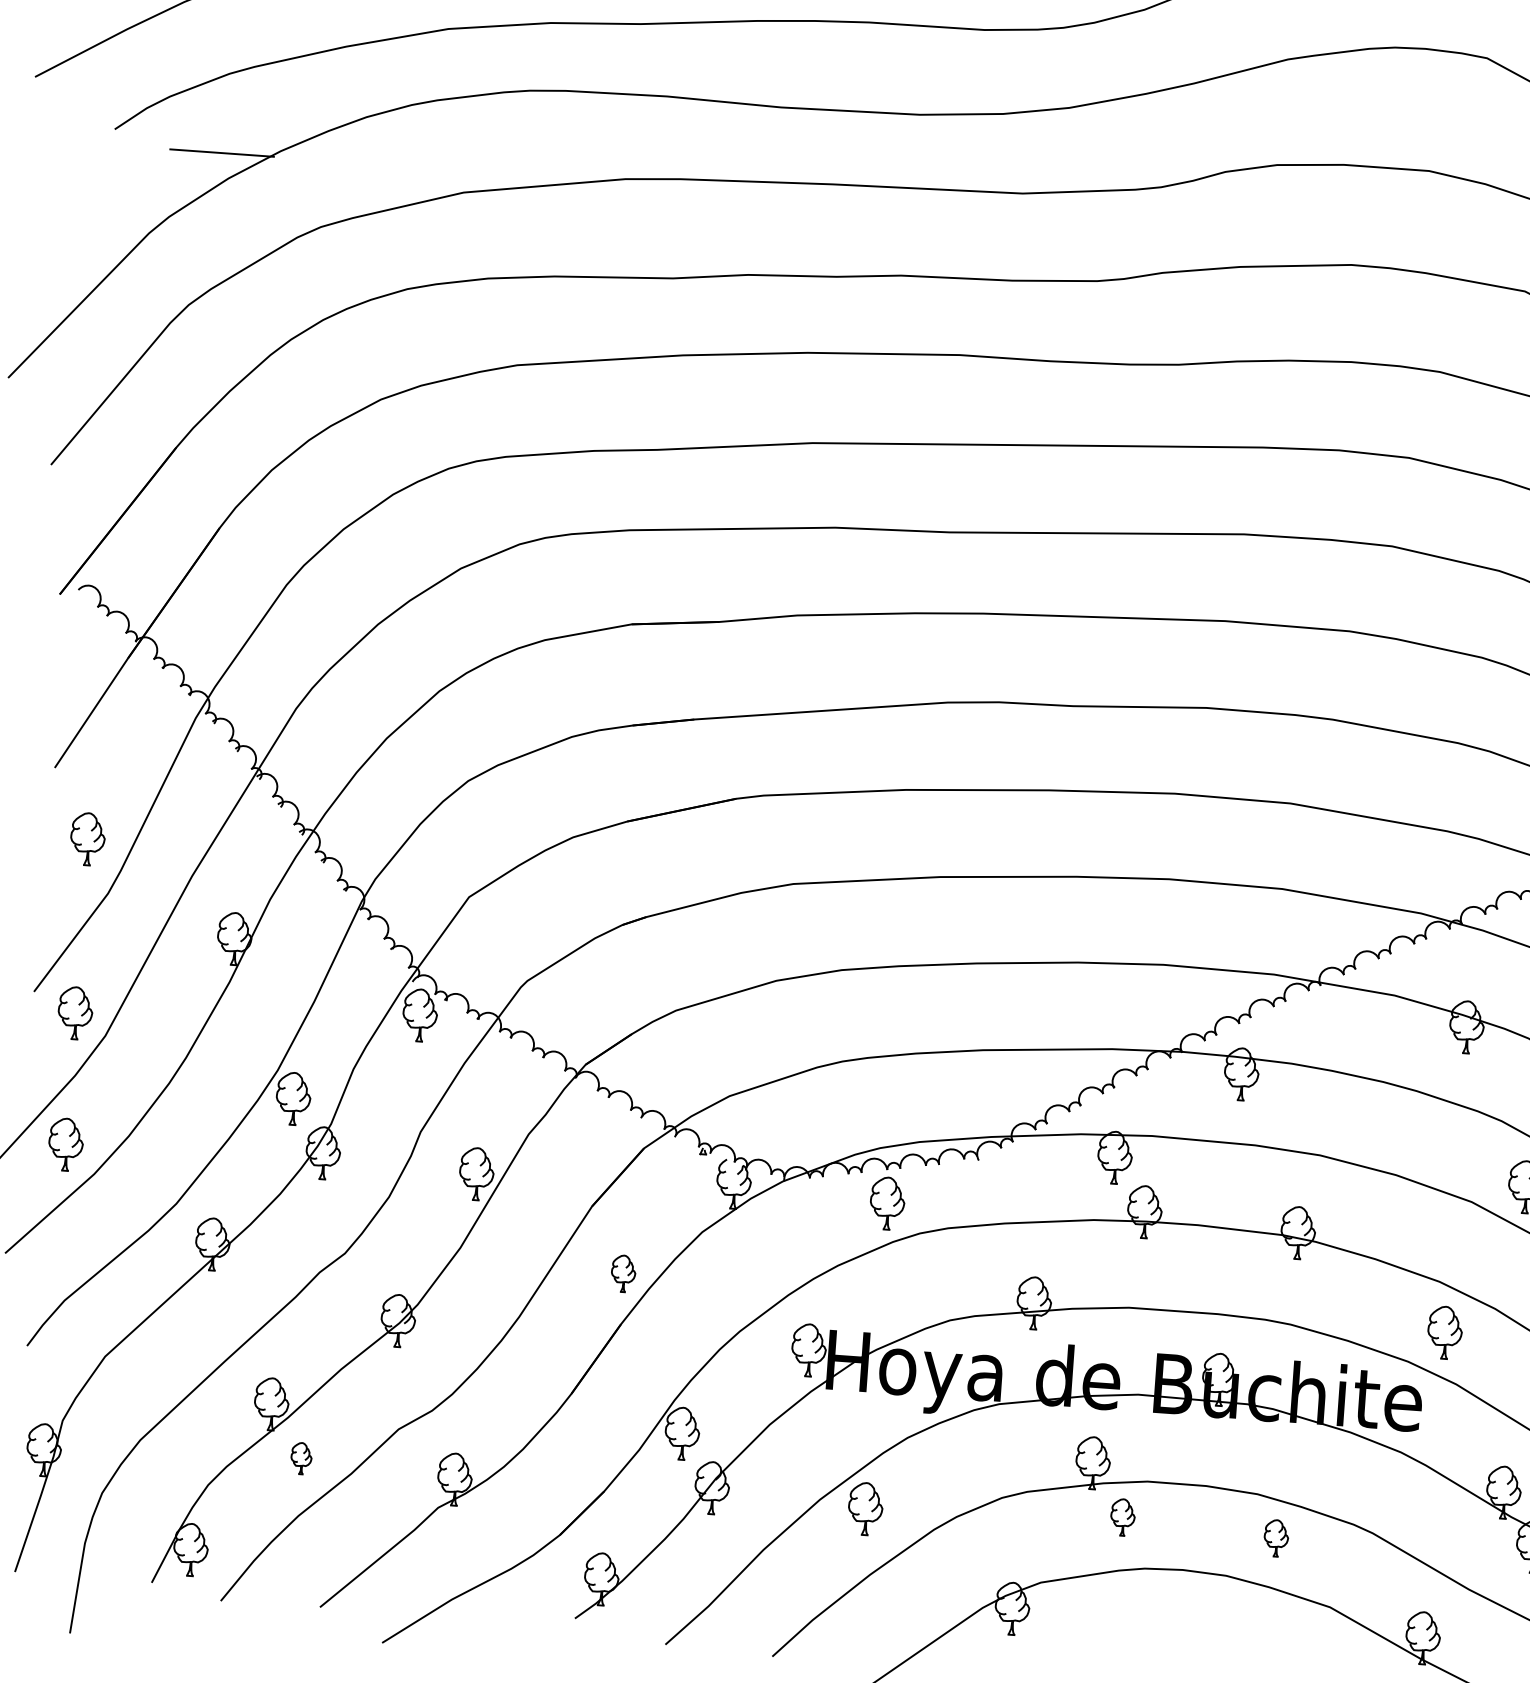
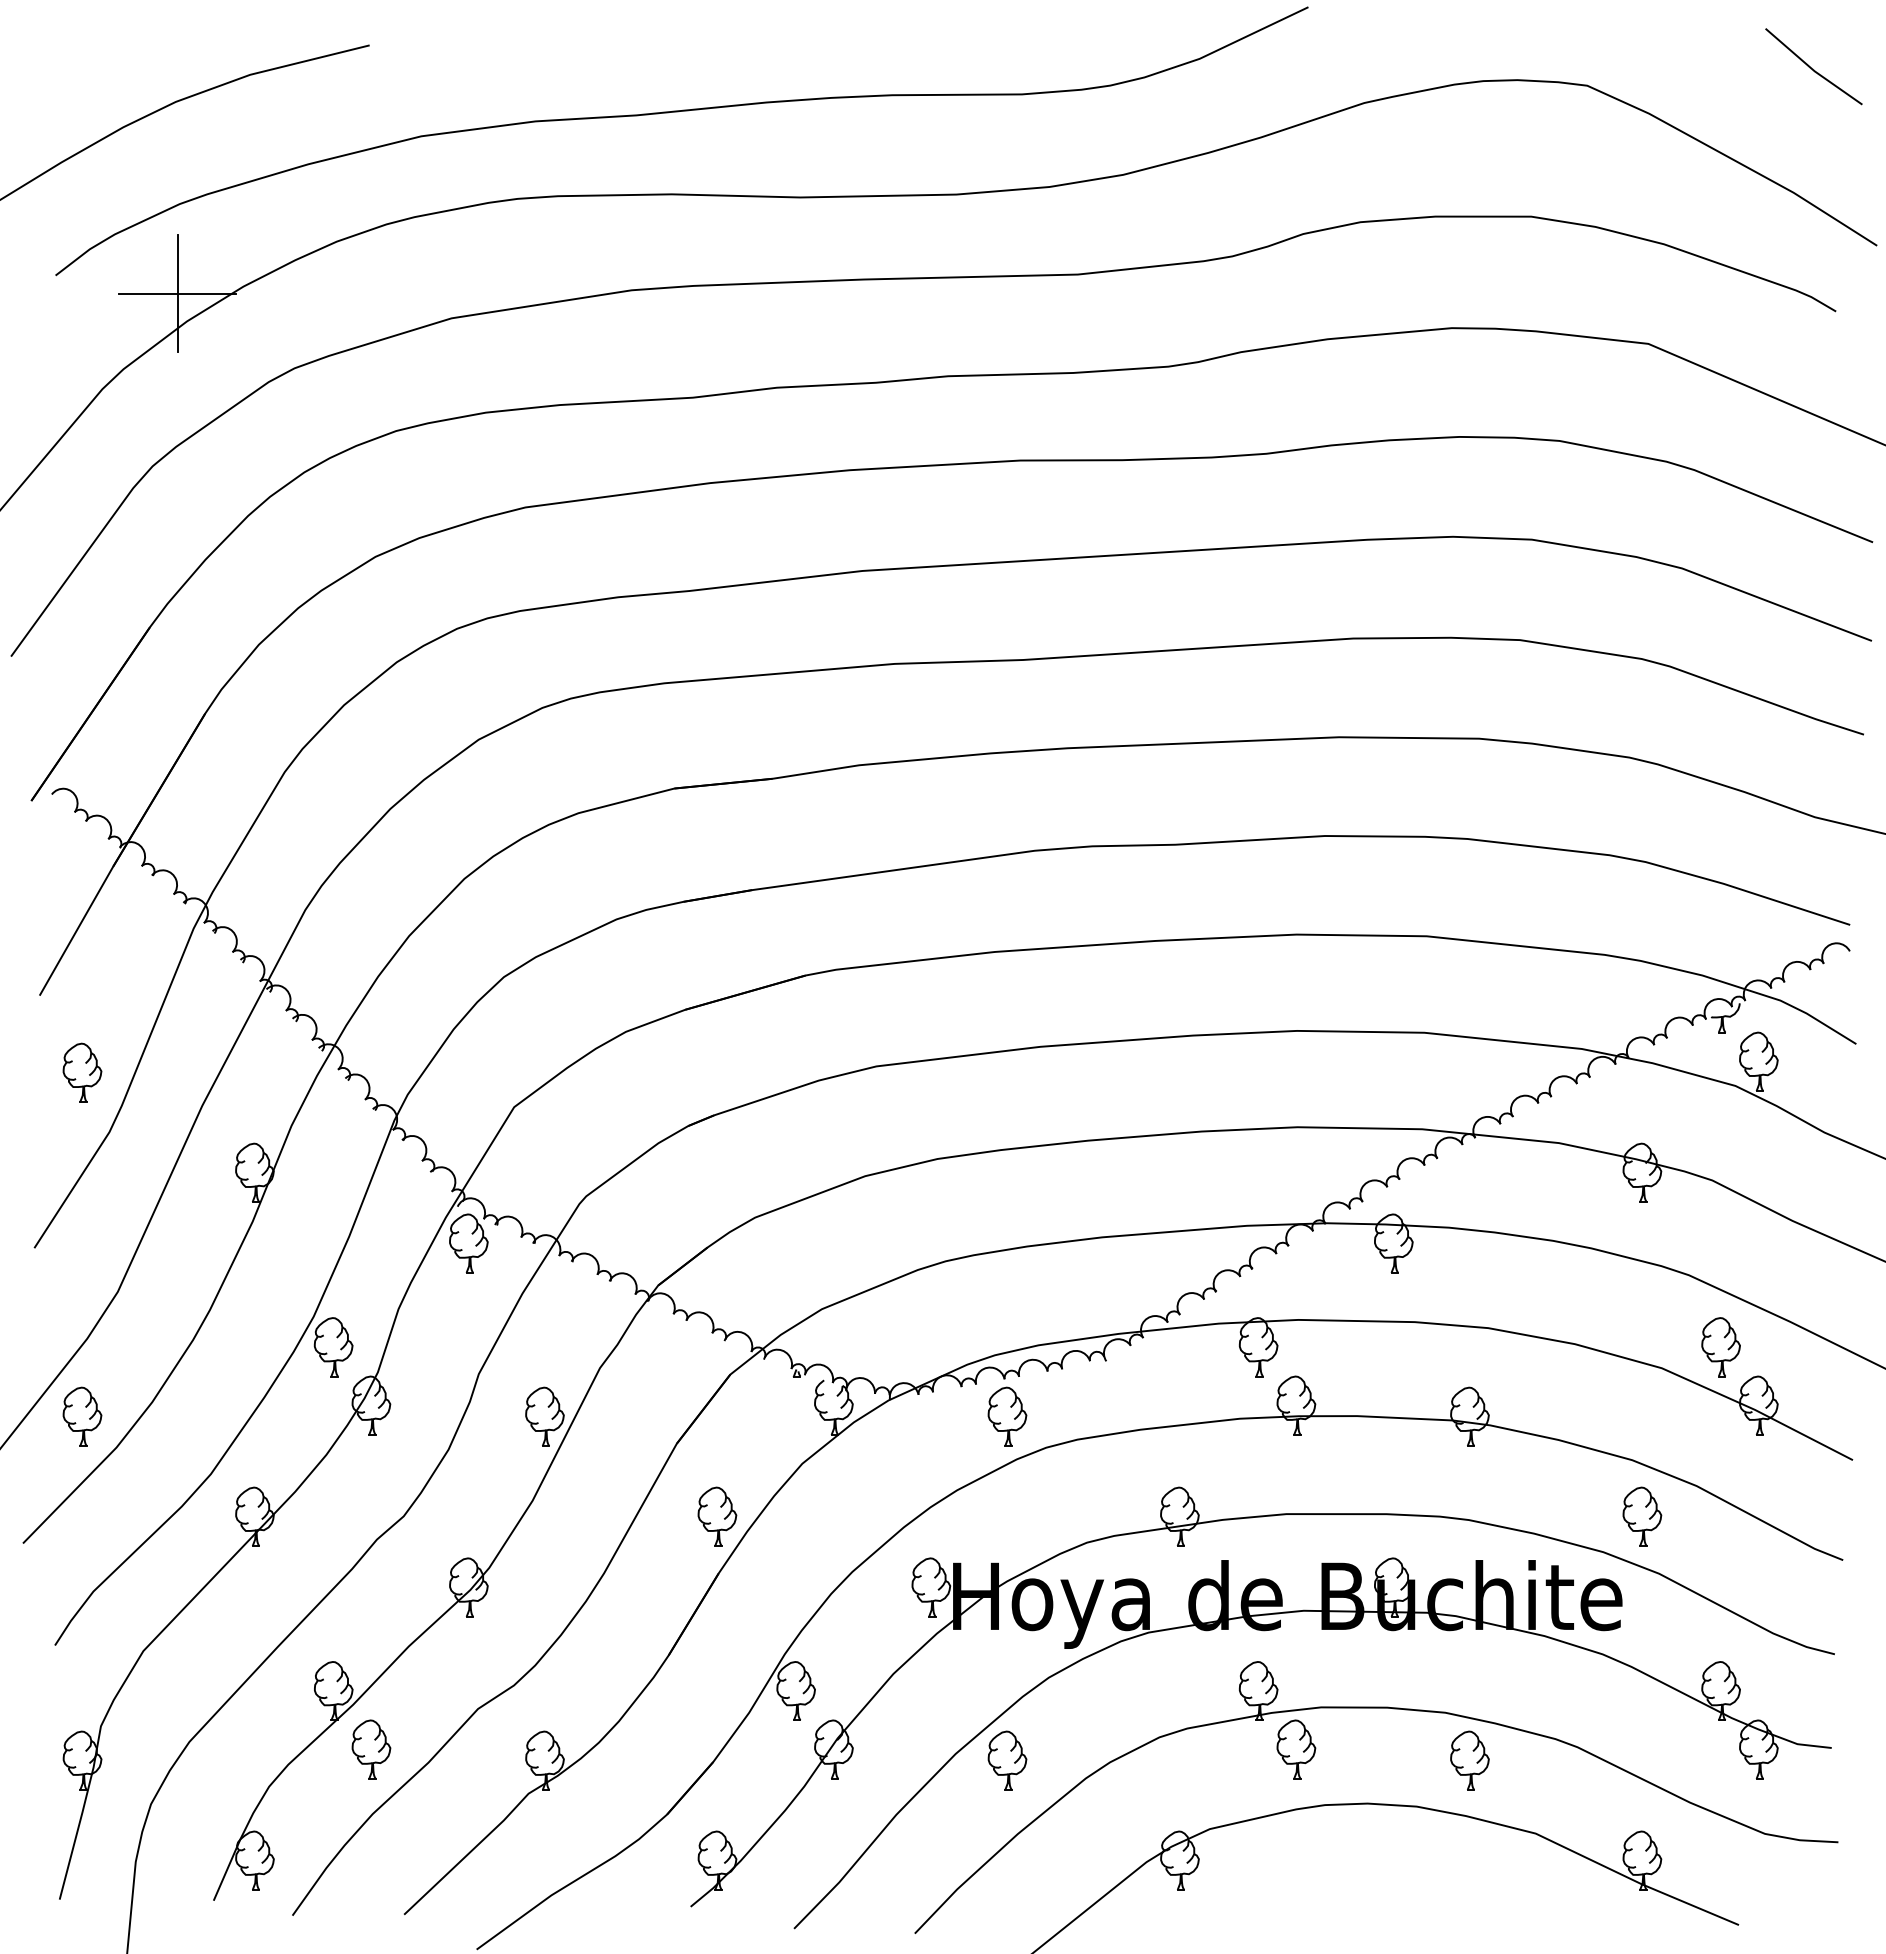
line: (221, 153) -> (177, 293), added
part: (75, 1012) -> (82, 1268), removed
part: (623, 1273) -> (717, 1516), size x1.43
part: (301, 1458) -> (371, 1749), size x1.67
part: (1123, 1517) -> (1296, 1749), size x1.43
part: (1275, 1538) -> (1469, 1760), size x1.43

